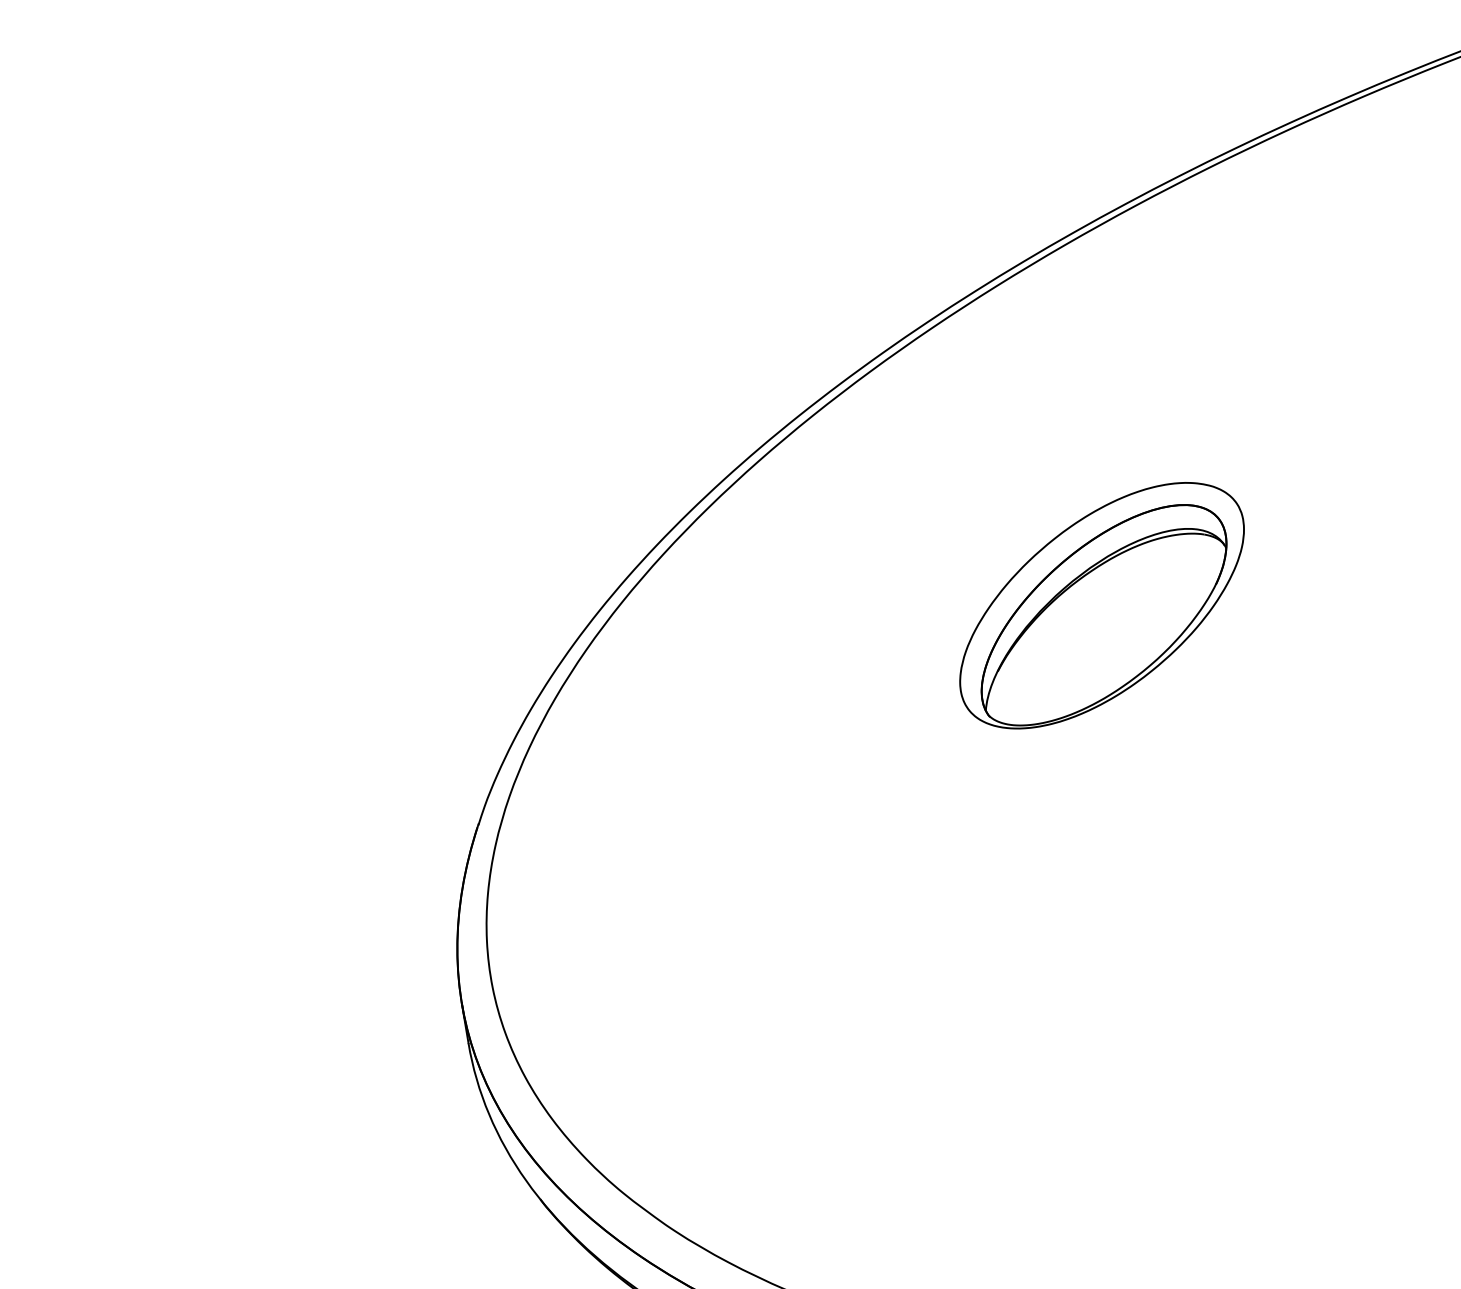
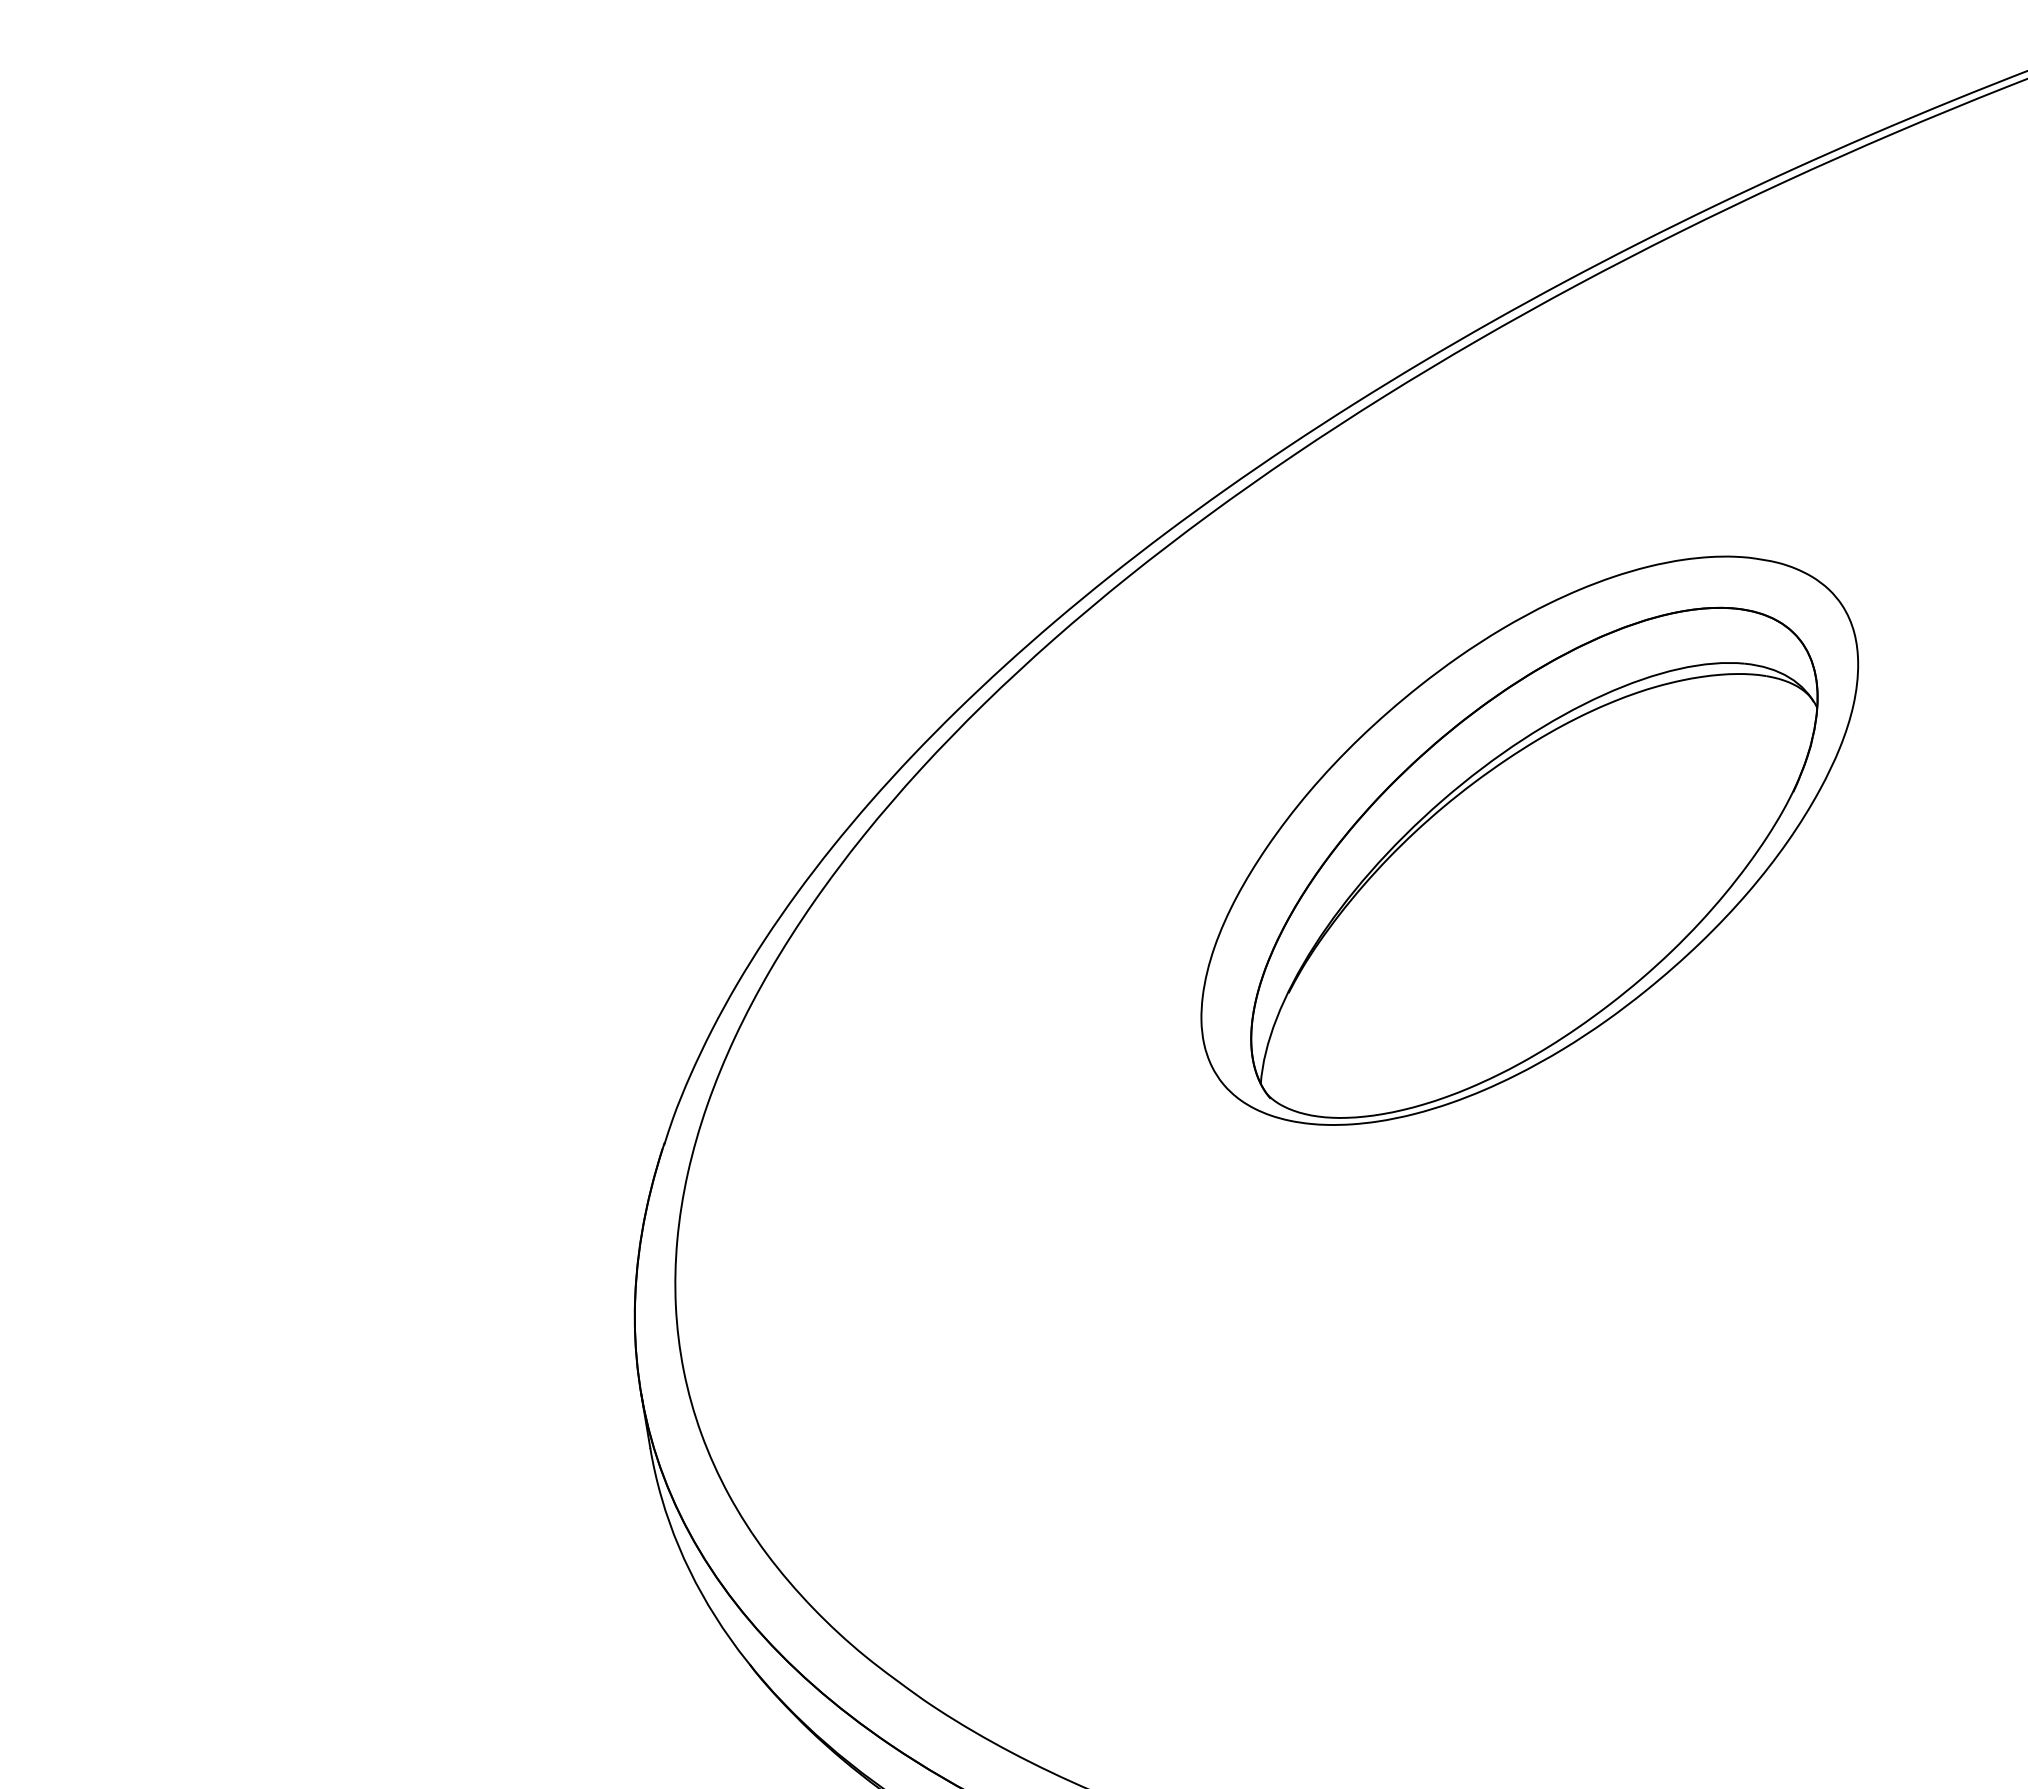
part: (1101, 605) -> (1529, 840), size x1.67

